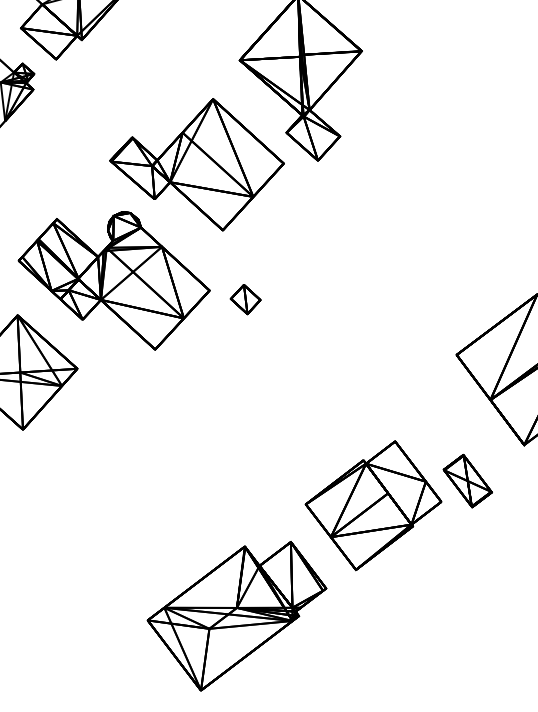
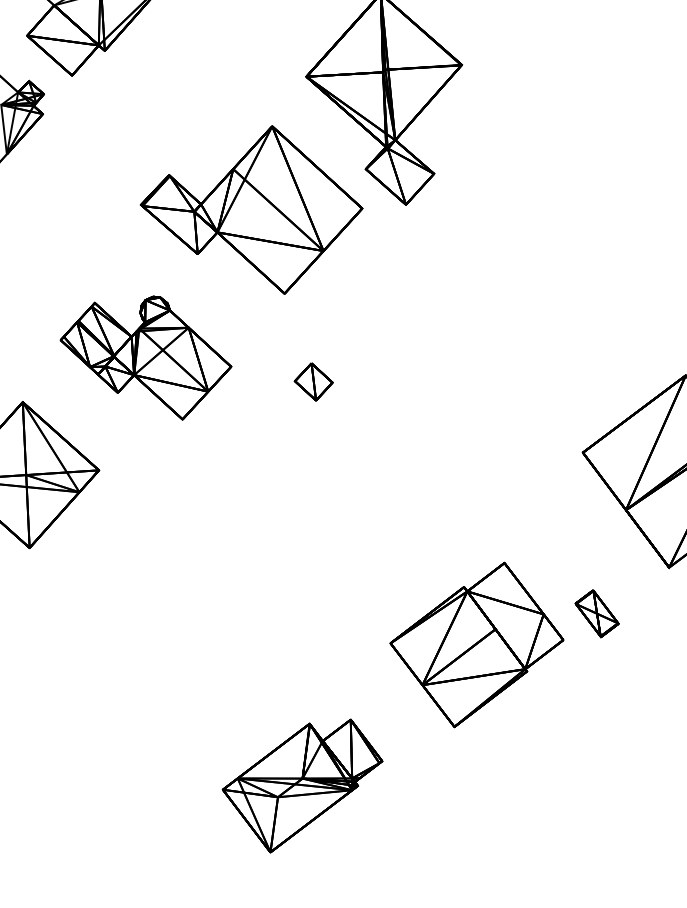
part: (113, 280) -> (145, 357), size x0.7
part: (467, 481) -> (596, 613), size x0.7
part: (236, 615) -> (302, 785), size x0.7

